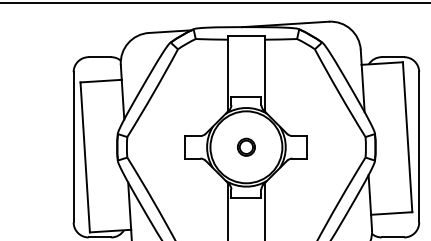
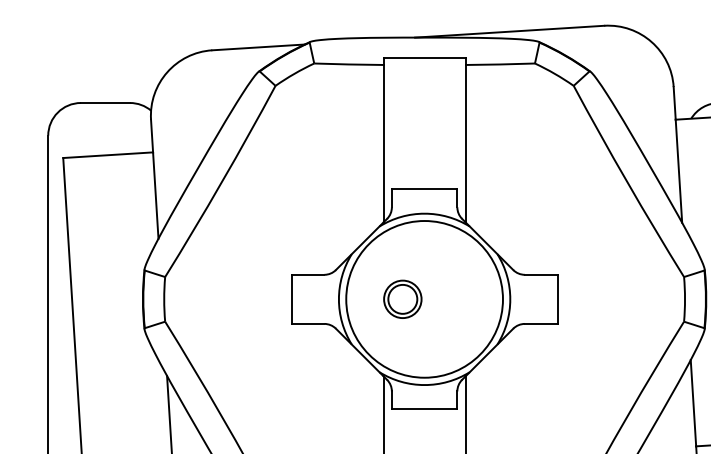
part: (246, 146) -> (402, 297), moved

